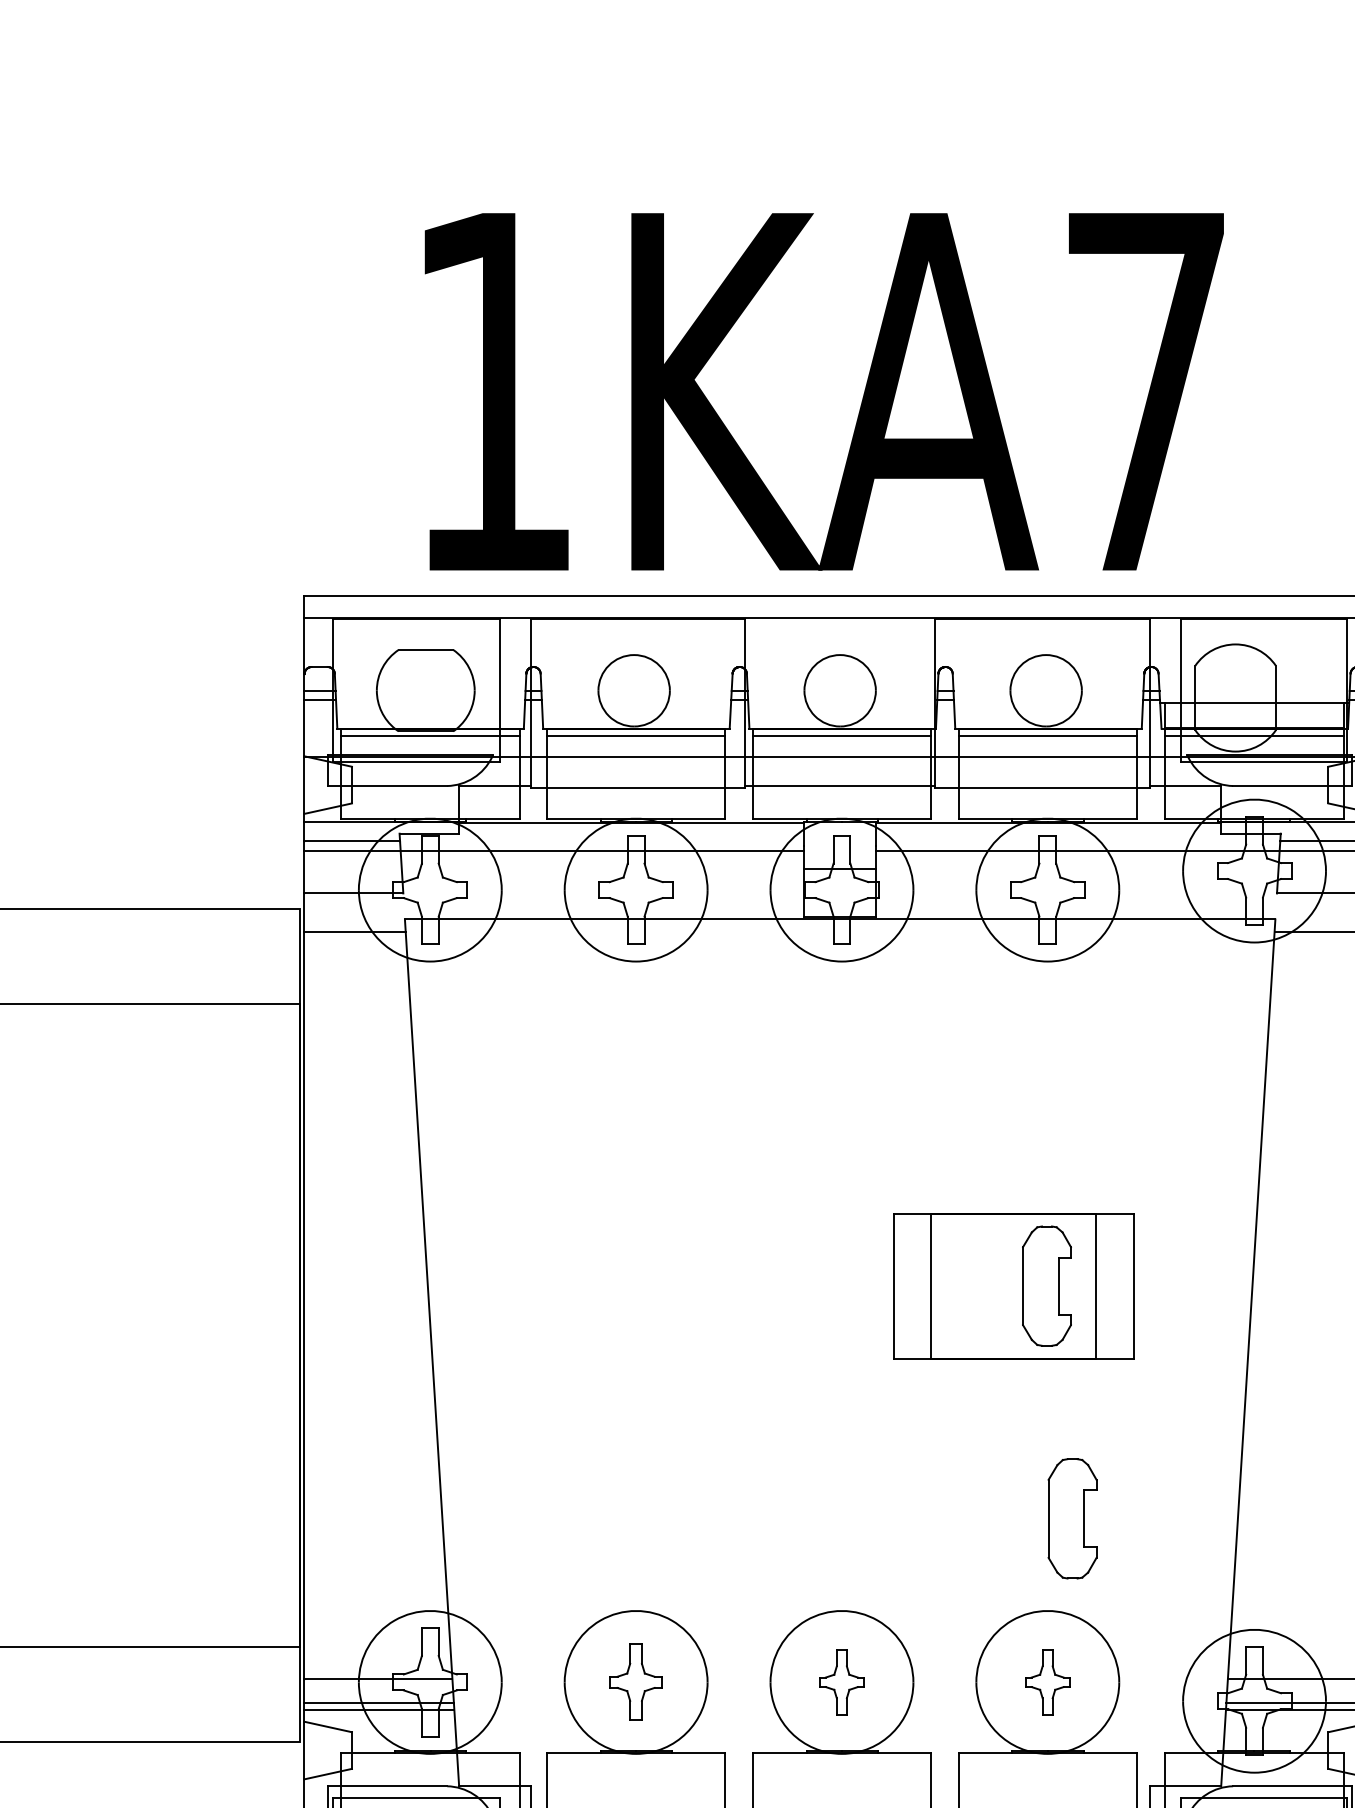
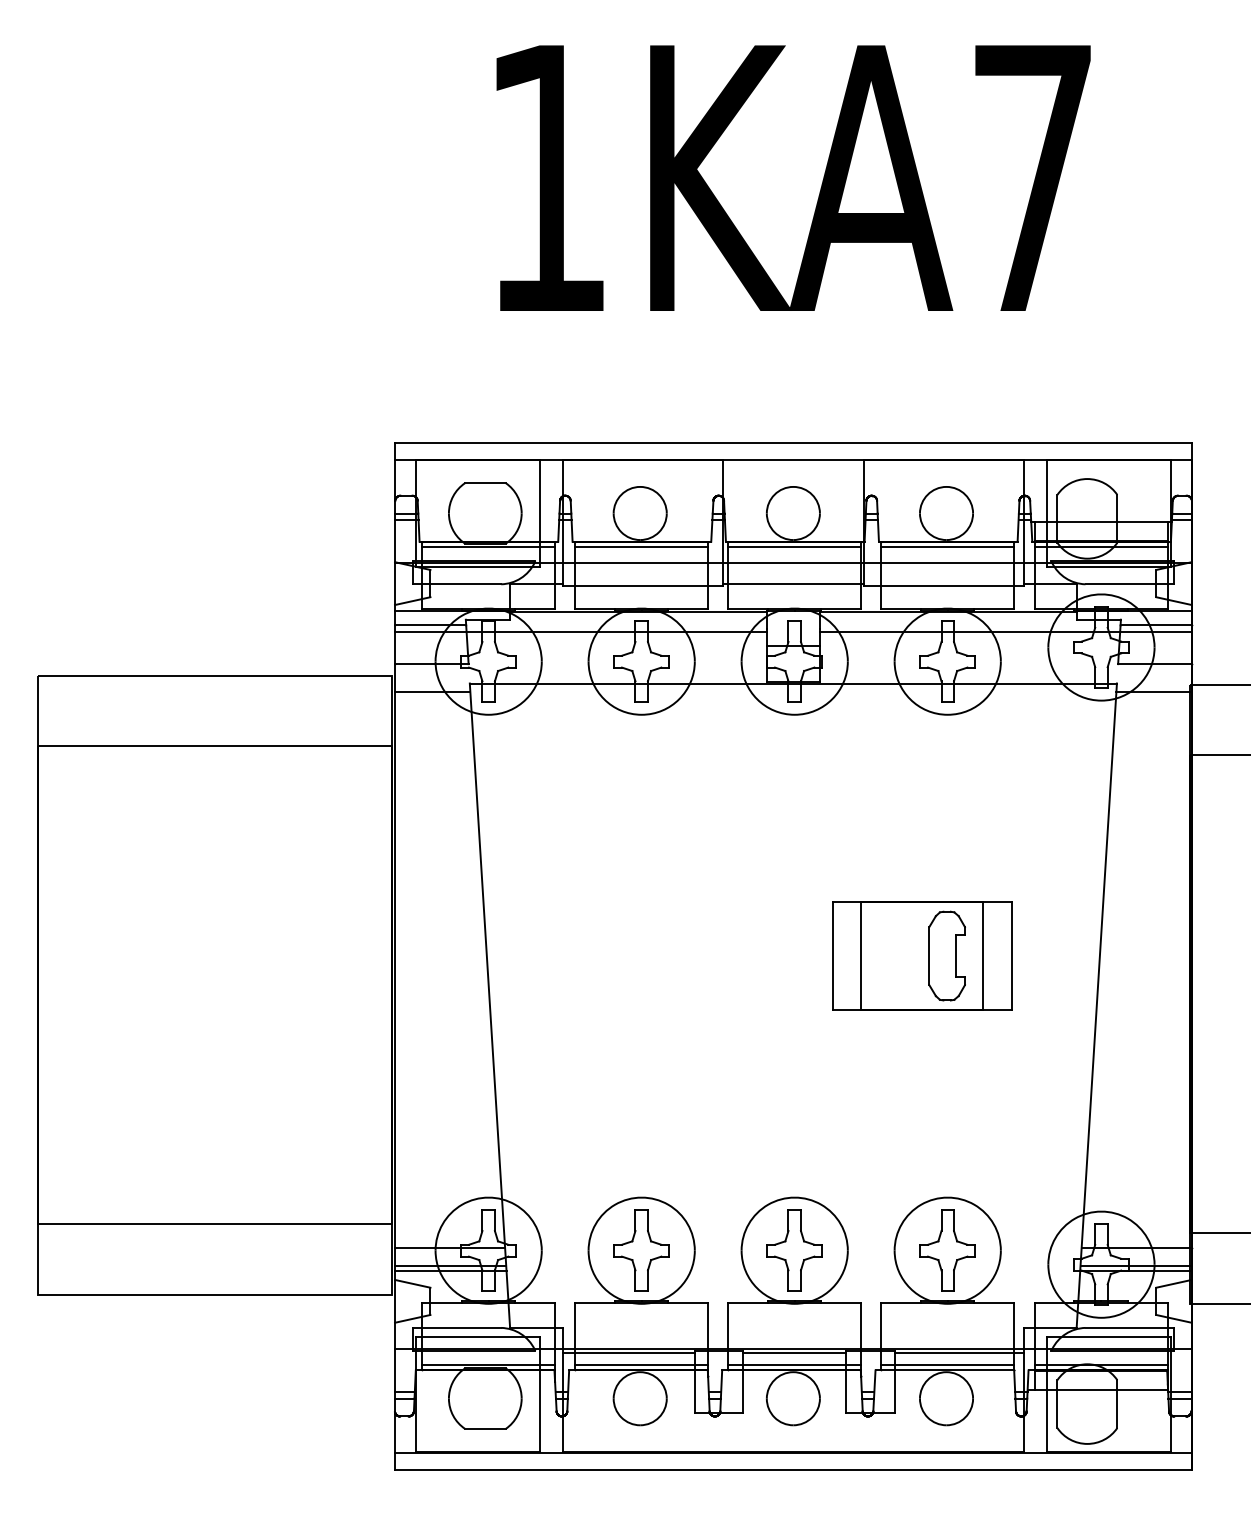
text: (824, 390) -> (793, 177), moved
part: (1071, 1518) -> (965, 1128), removed
part: (635, 1682) -> (641, 1250), size x1.43
part: (841, 1682) -> (794, 1250), size x1.67
part: (1047, 1682) -> (947, 1250), size x1.67

